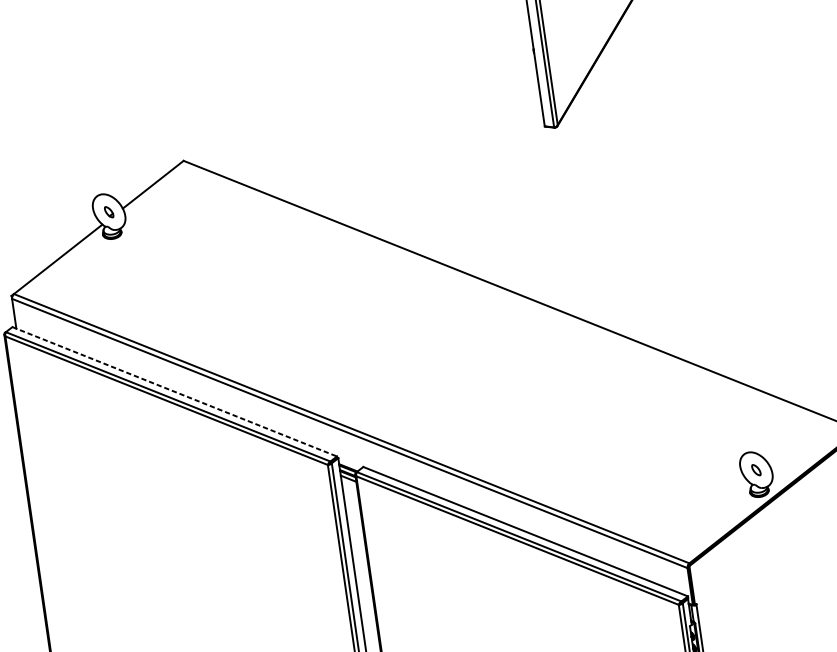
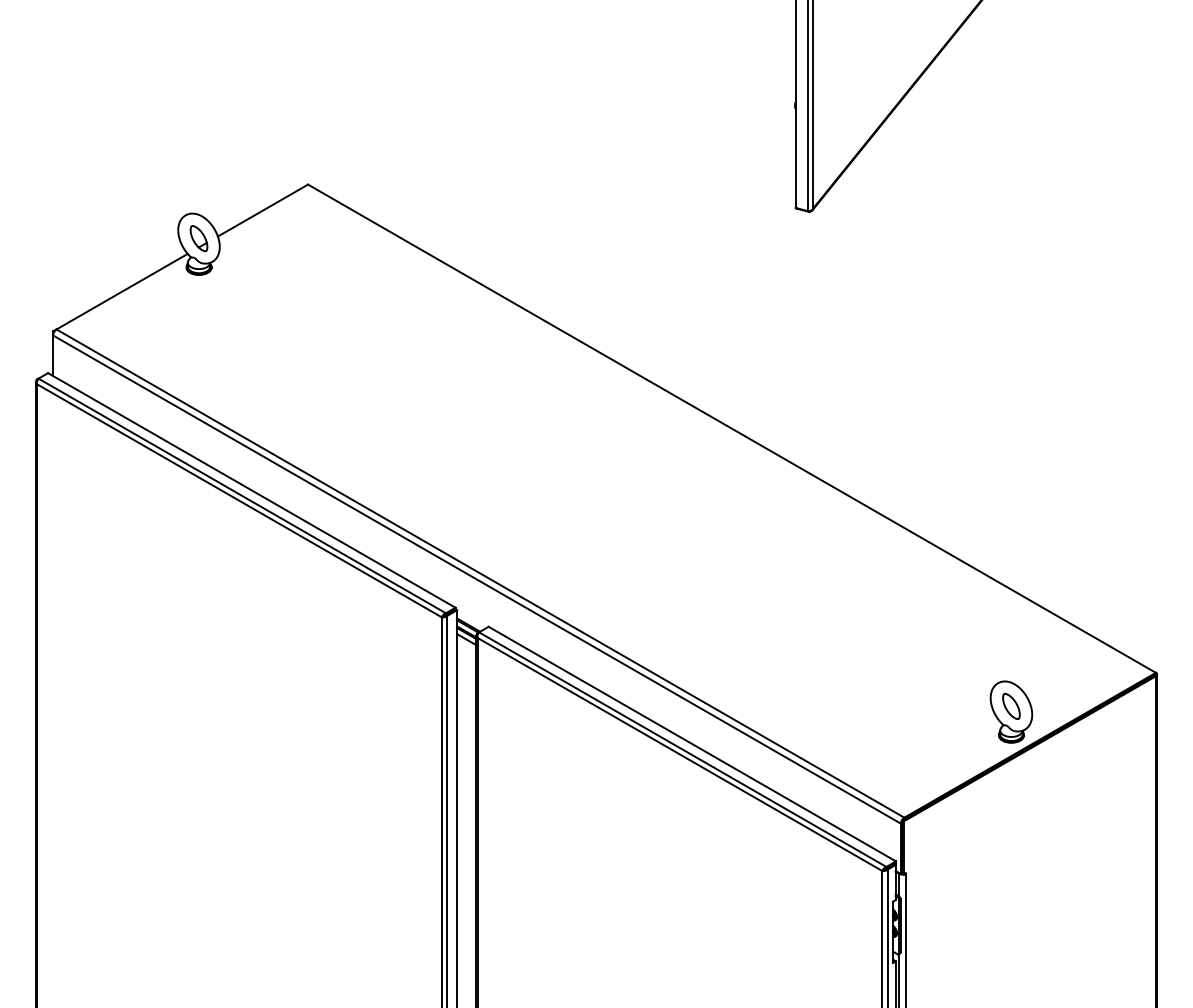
part: (108, 212) -> (198, 238), size x1.67
line: (175, 391) -> (252, 490), dashed -> solid
part: (756, 470) -> (1011, 706), size x1.67

